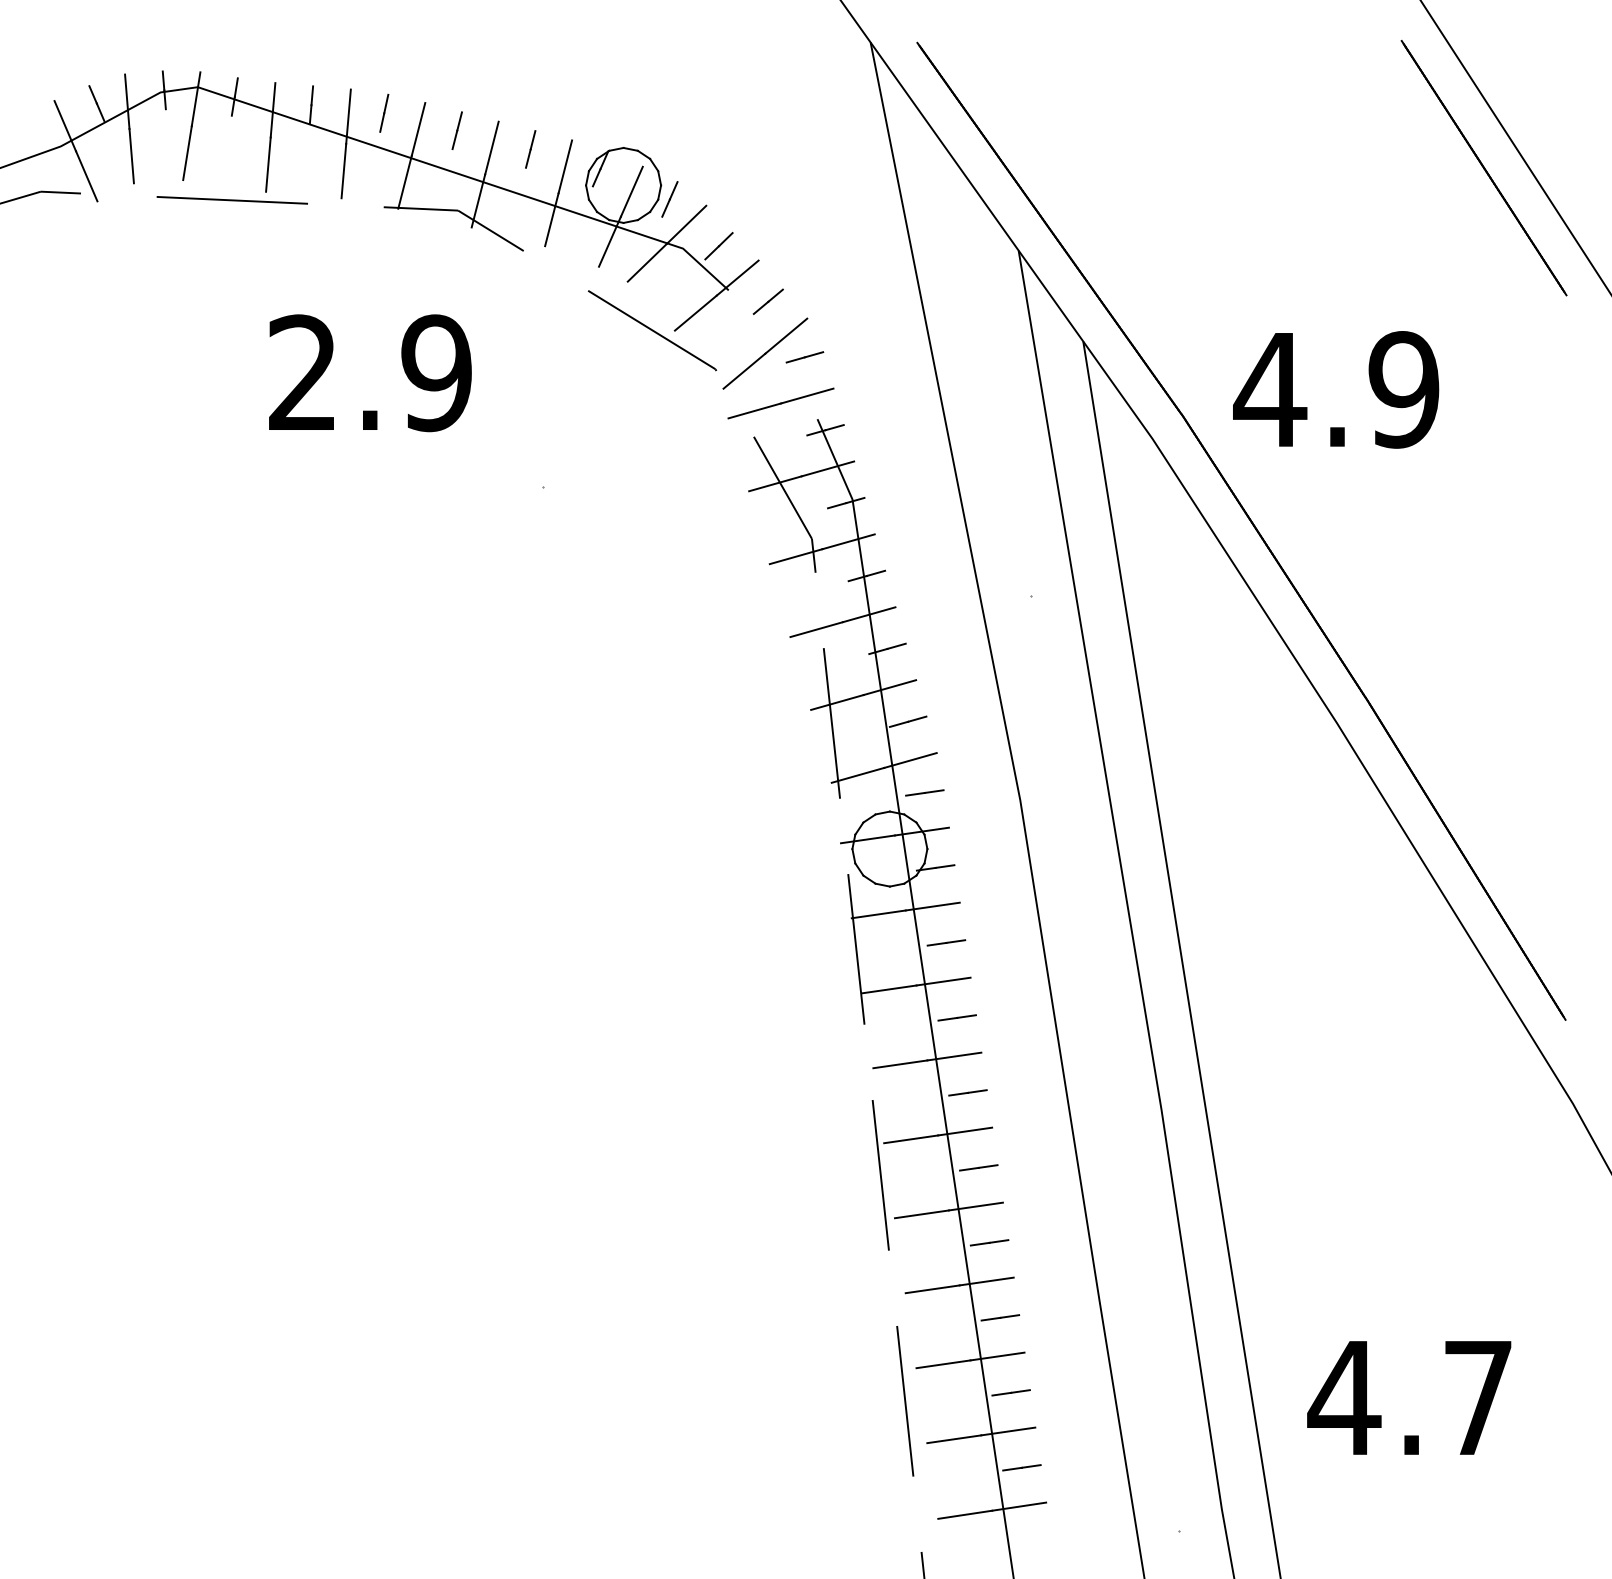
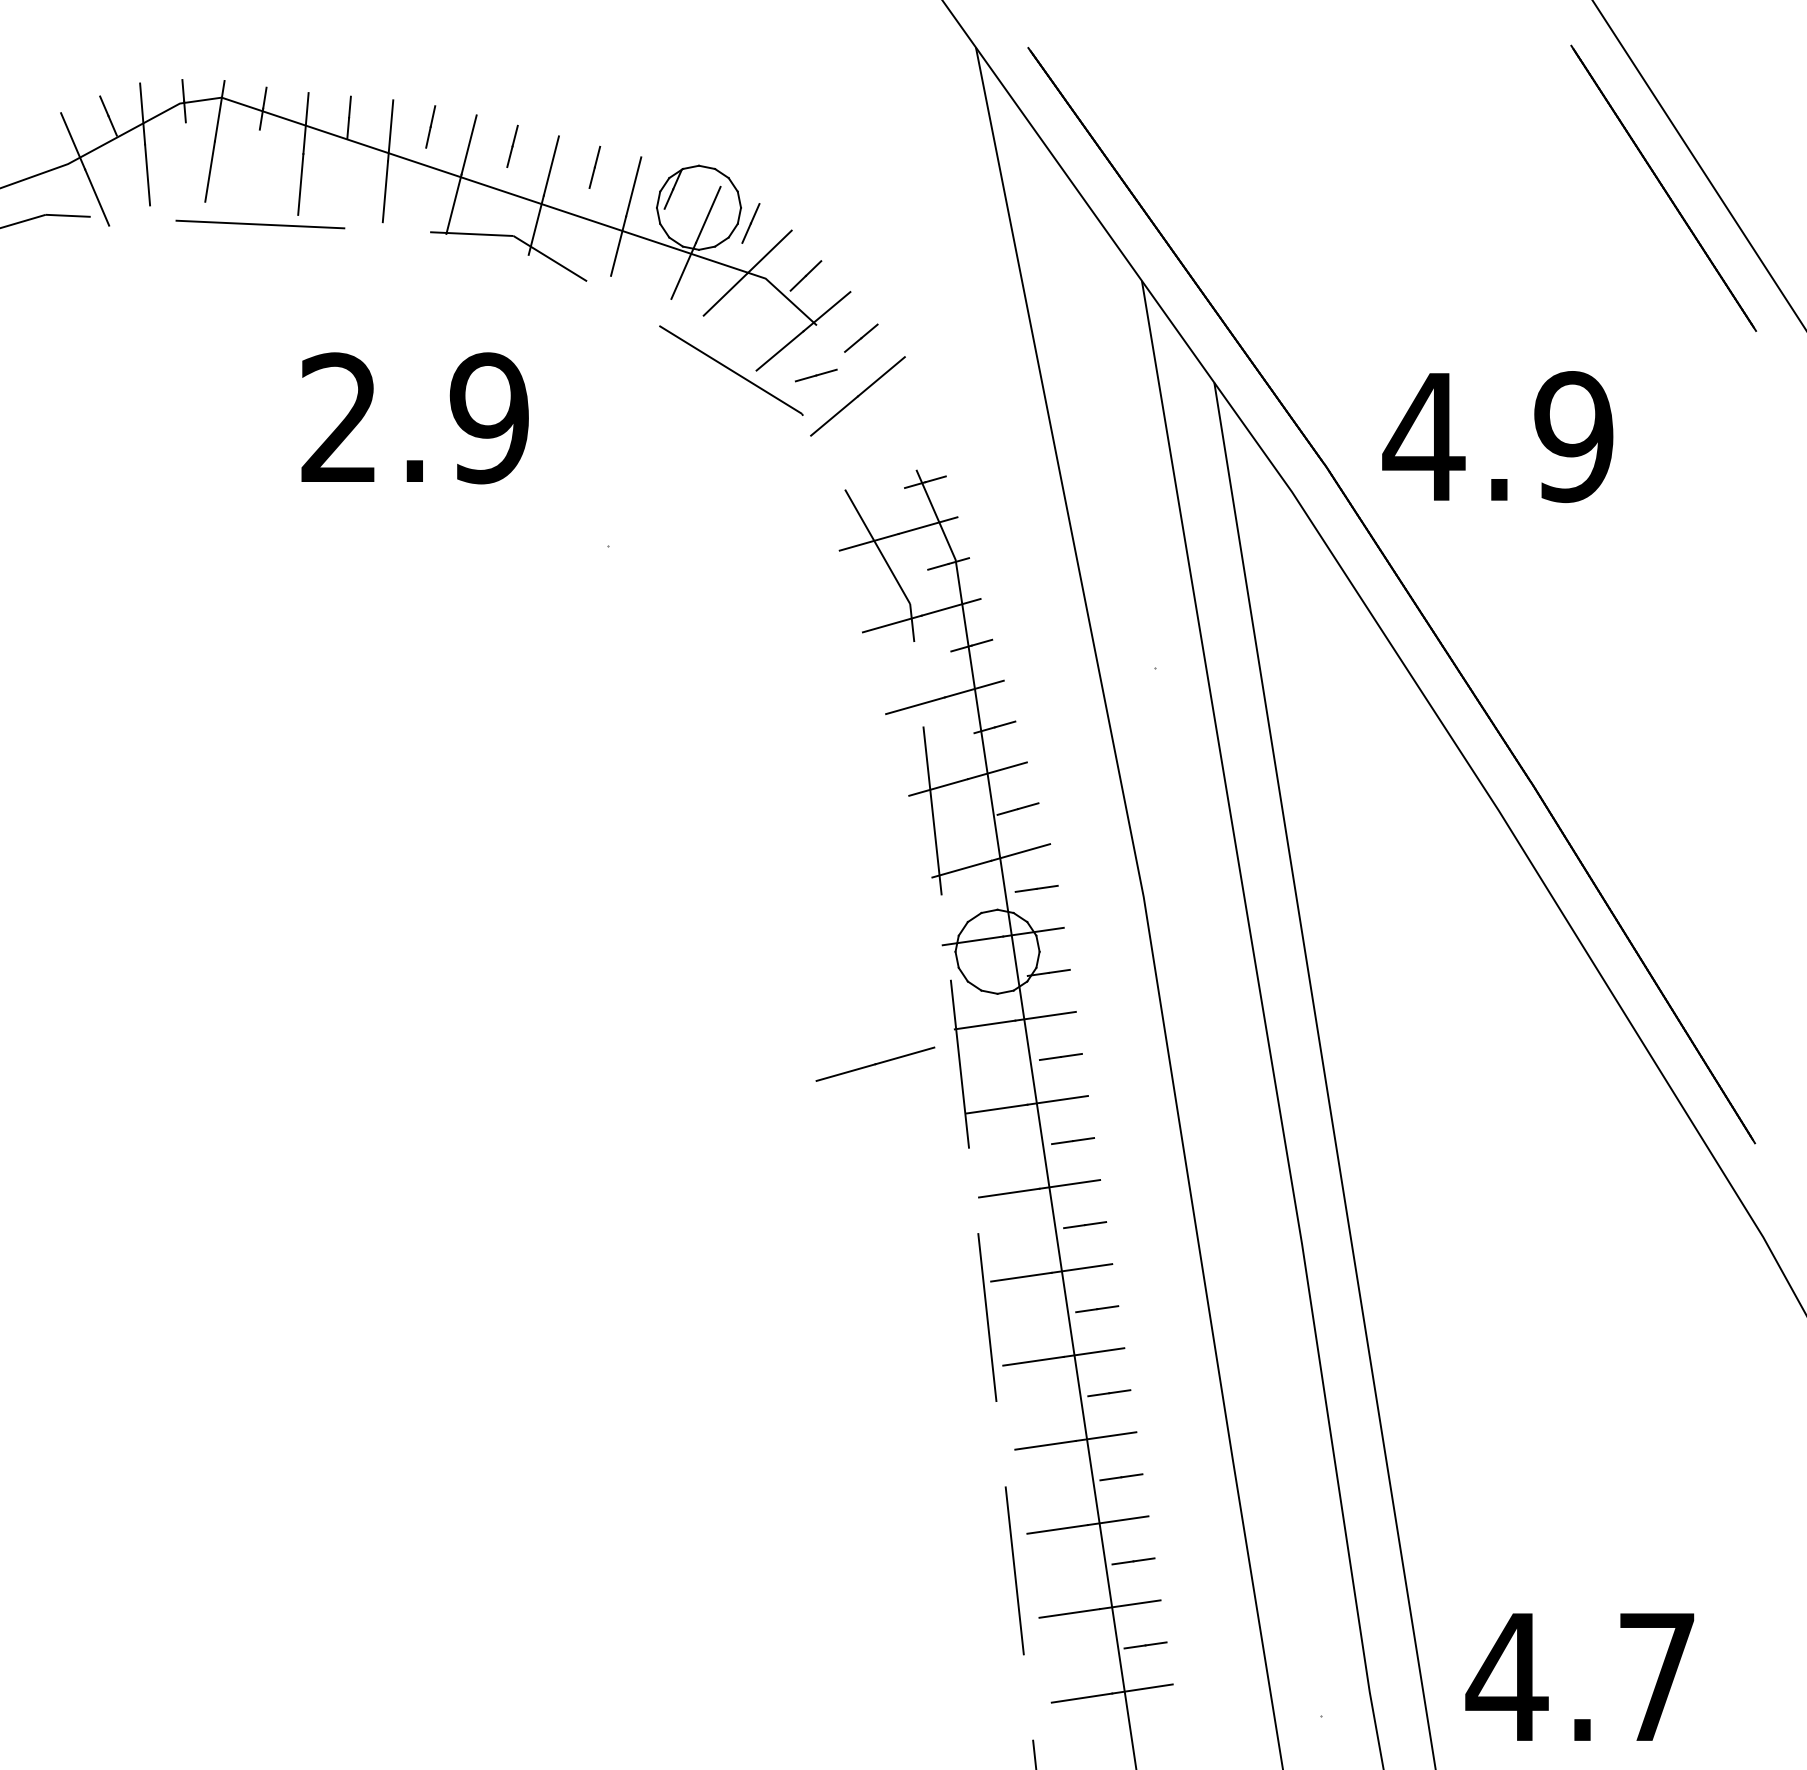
line: (805, 357) -> (816, 375), moved
line: (781, 402) -> (875, 1063), moved
text: (1408, 1397) -> (1579, 1676), moved

